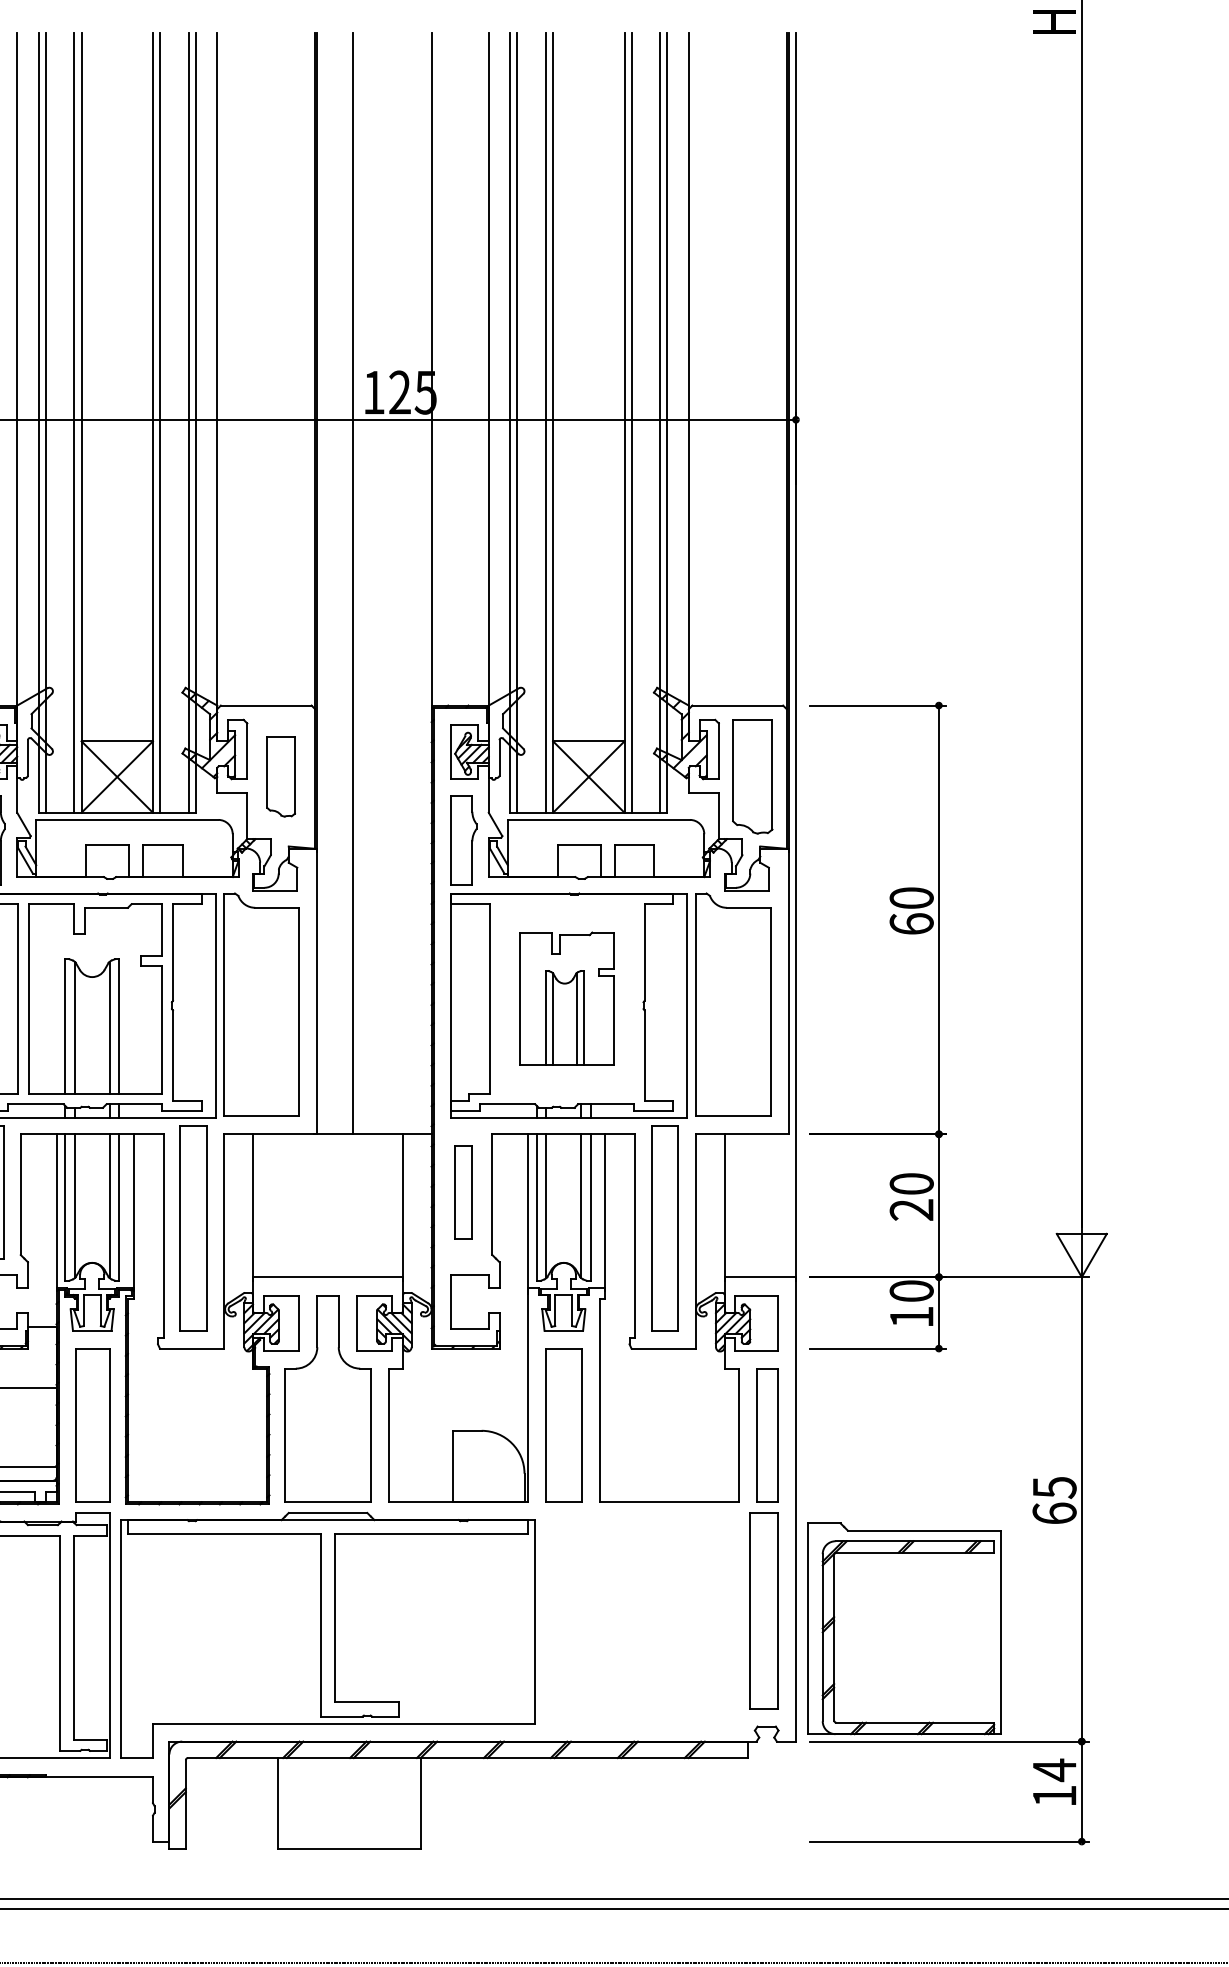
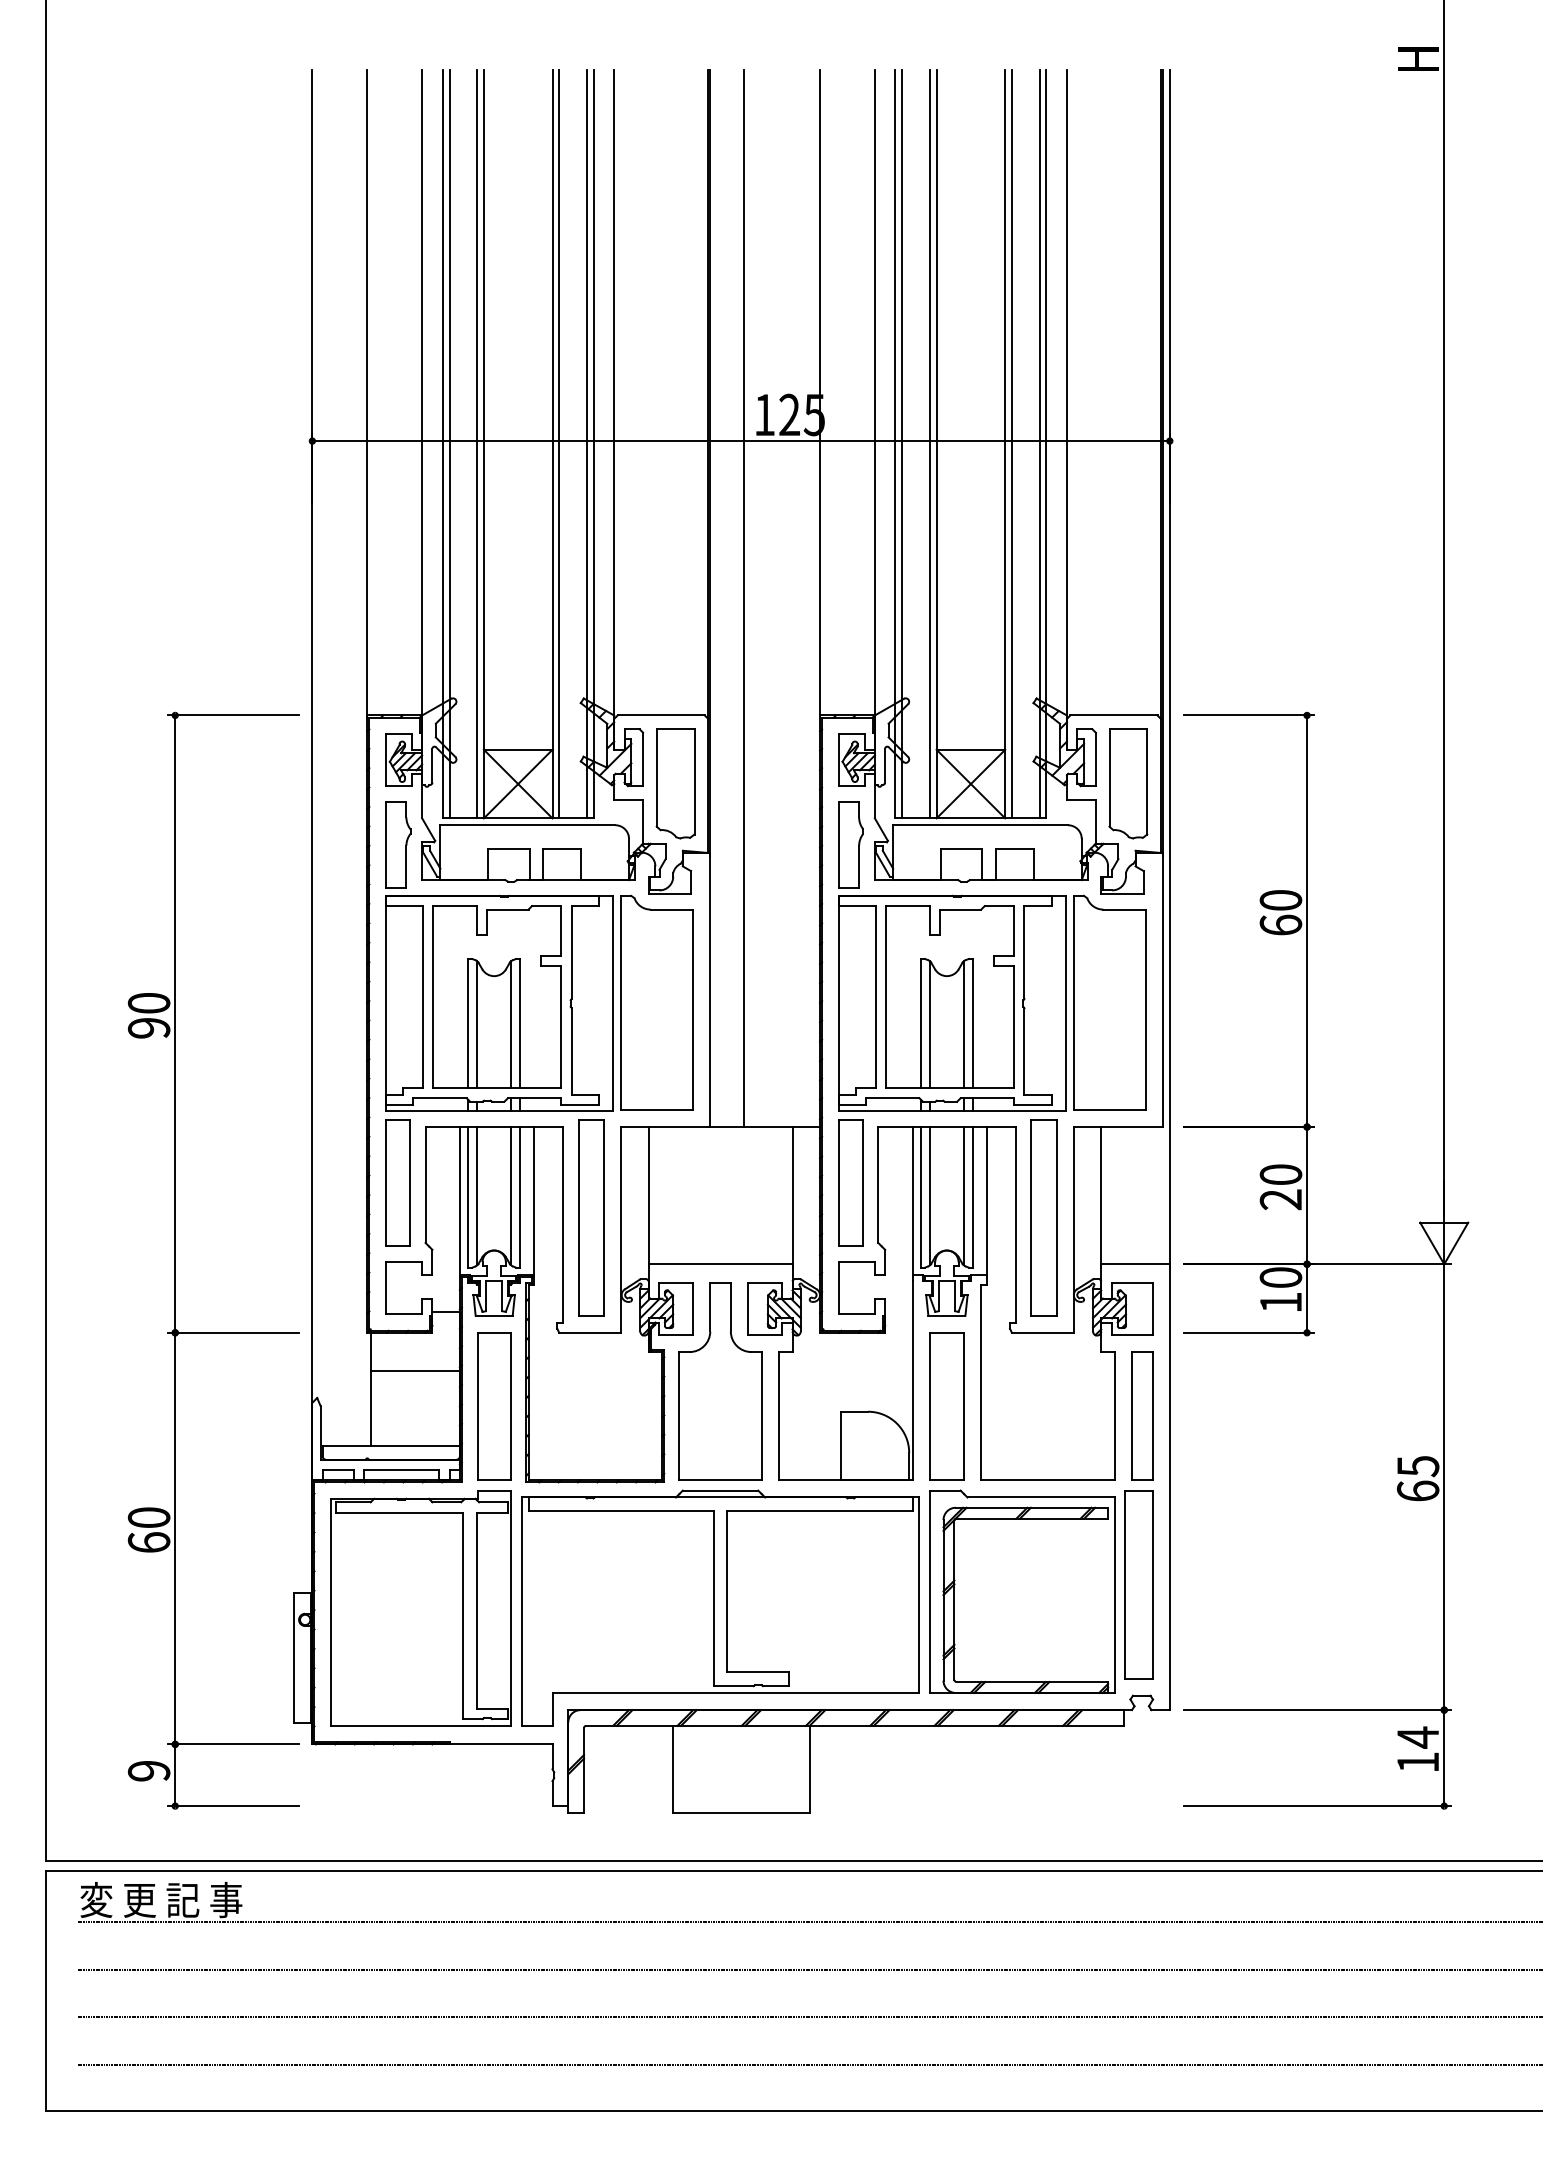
part: (281, 776) -> (675, 783), size x1.43
part: (566, 998) -> (949, 996), size x1.43
part: (463, 1192) -> (850, 1182), size x1.43
part: (905, 1628) -> (1022, 1591), moved

